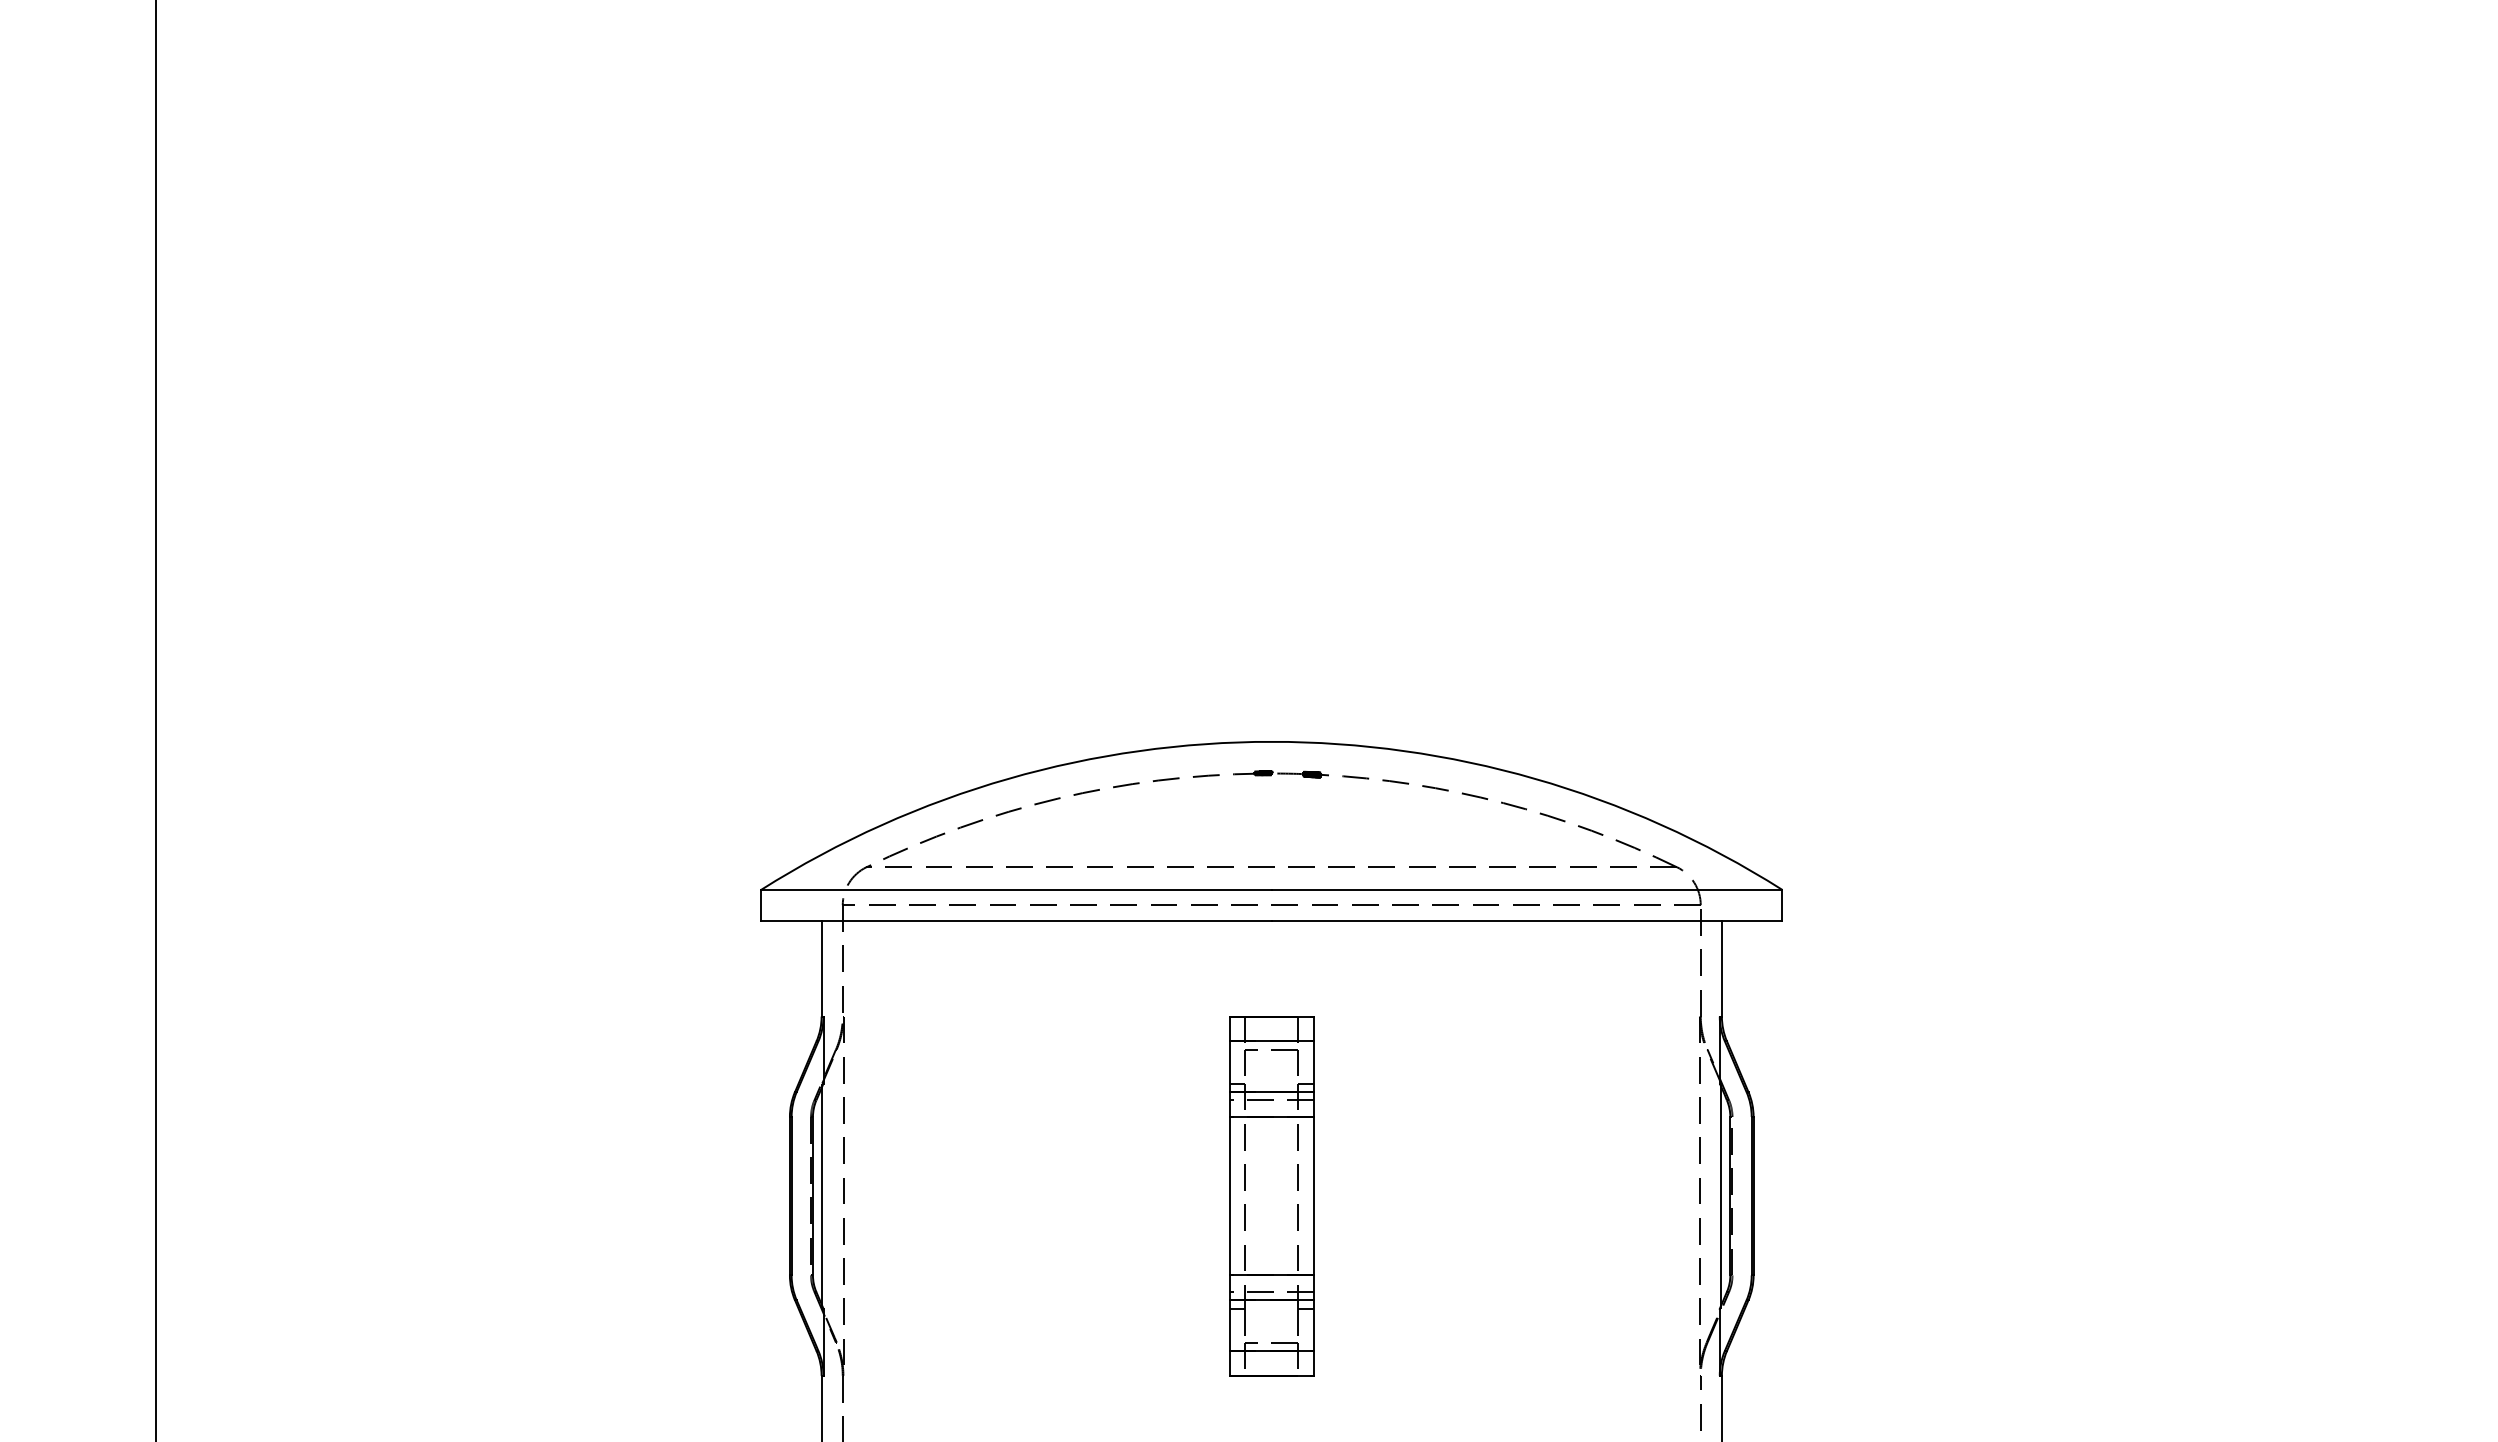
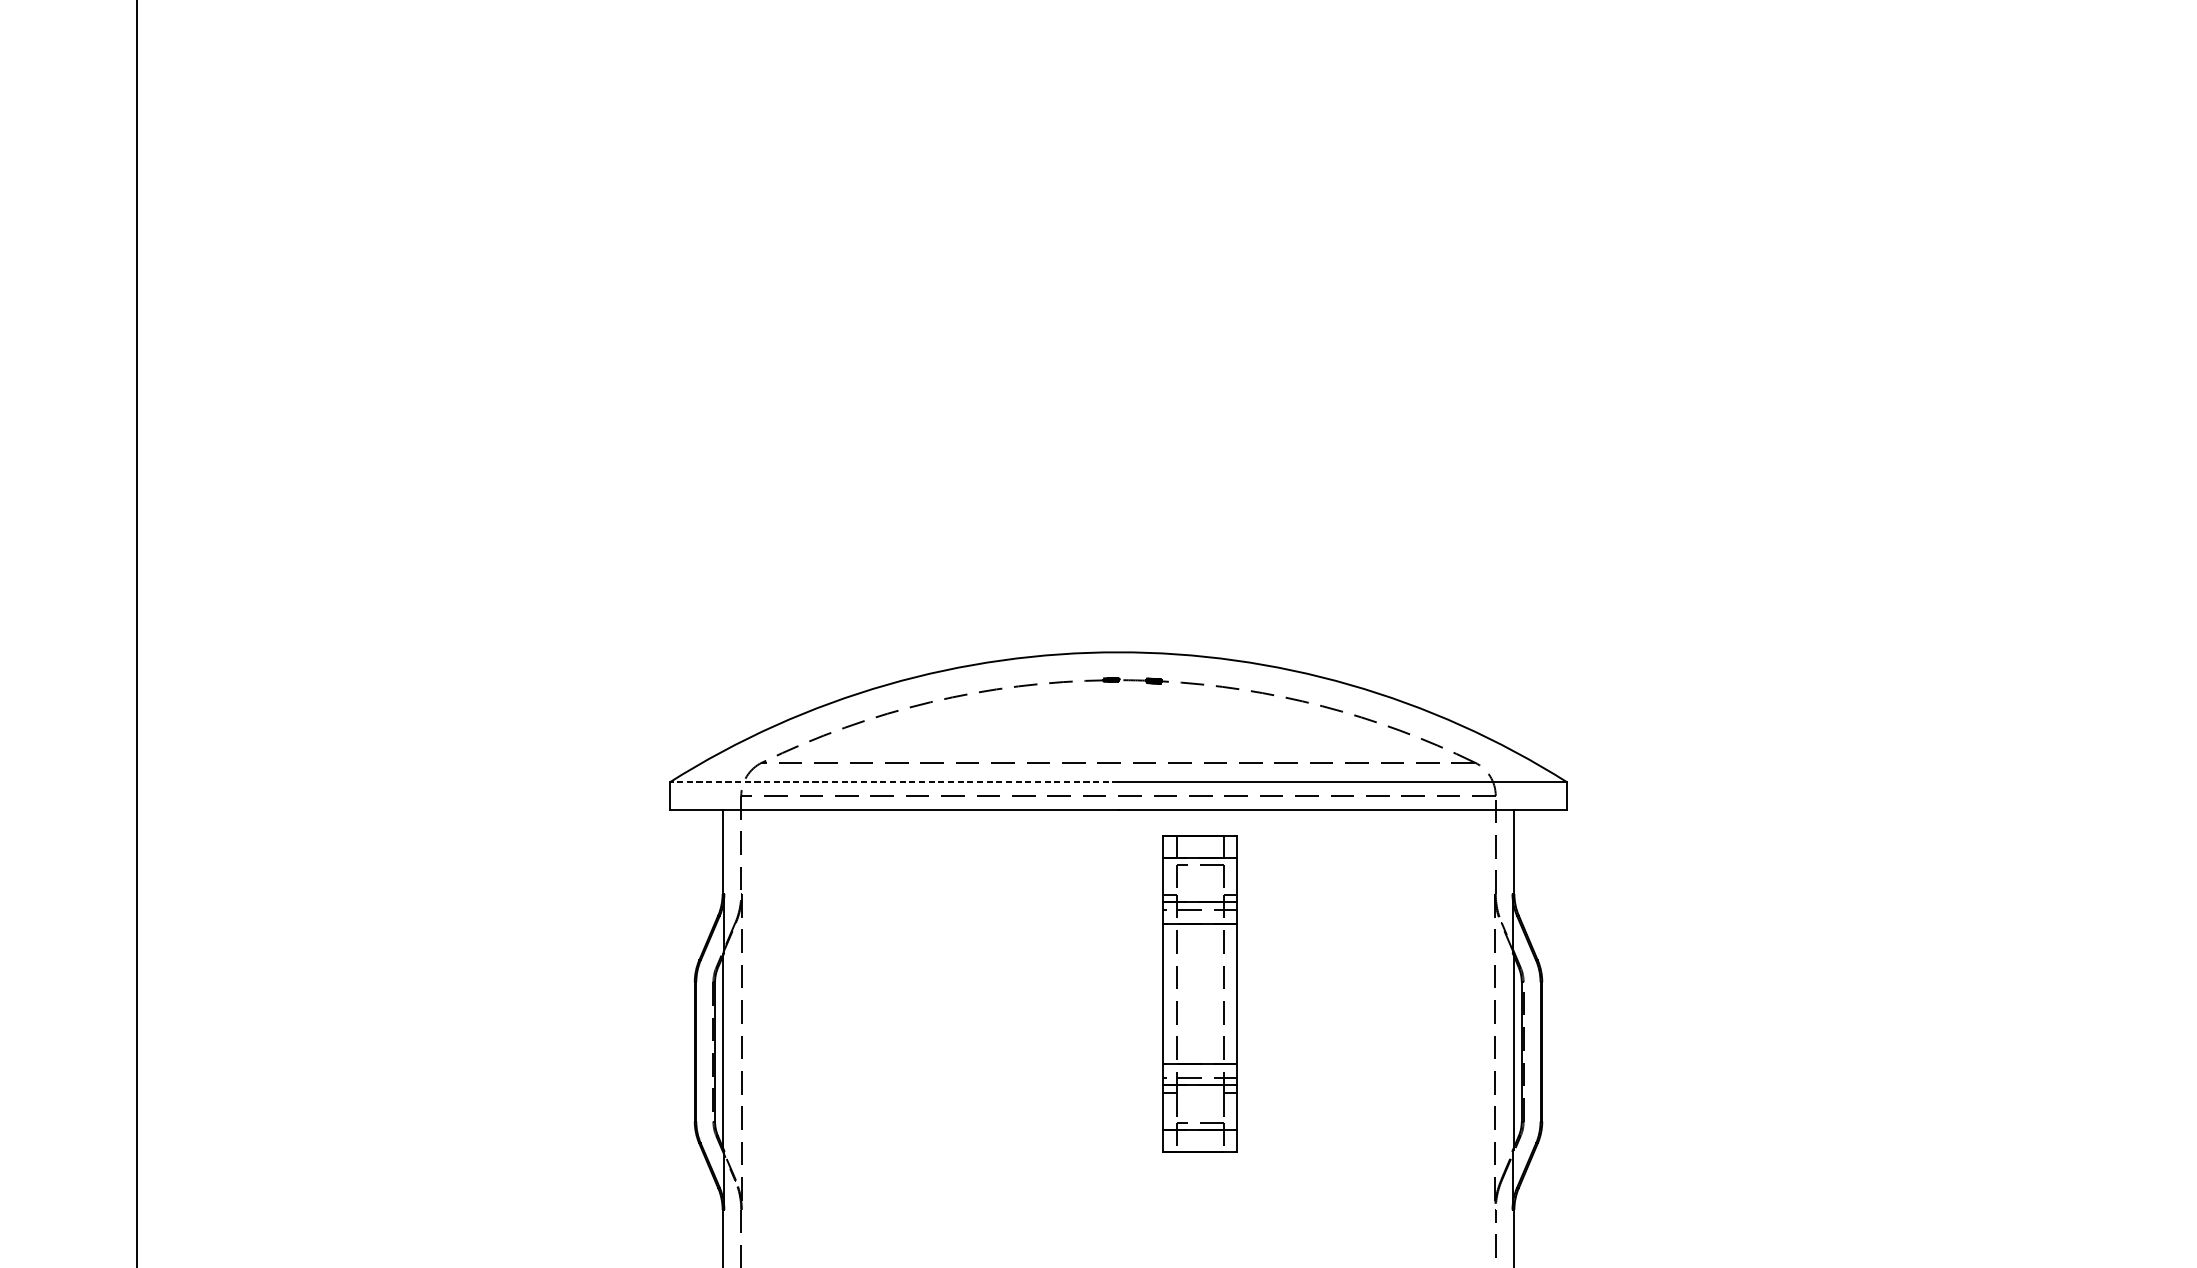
line: (1016, 889) -> (894, 782), solid -> dashed
part: (1271, 1196) -> (1200, 994), moved

